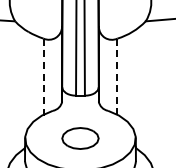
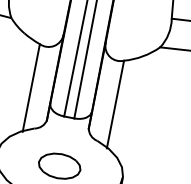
line: (43, 76) -> (31, 87), dashed -> solid
line: (117, 77) -> (115, 104), dashed -> solid

